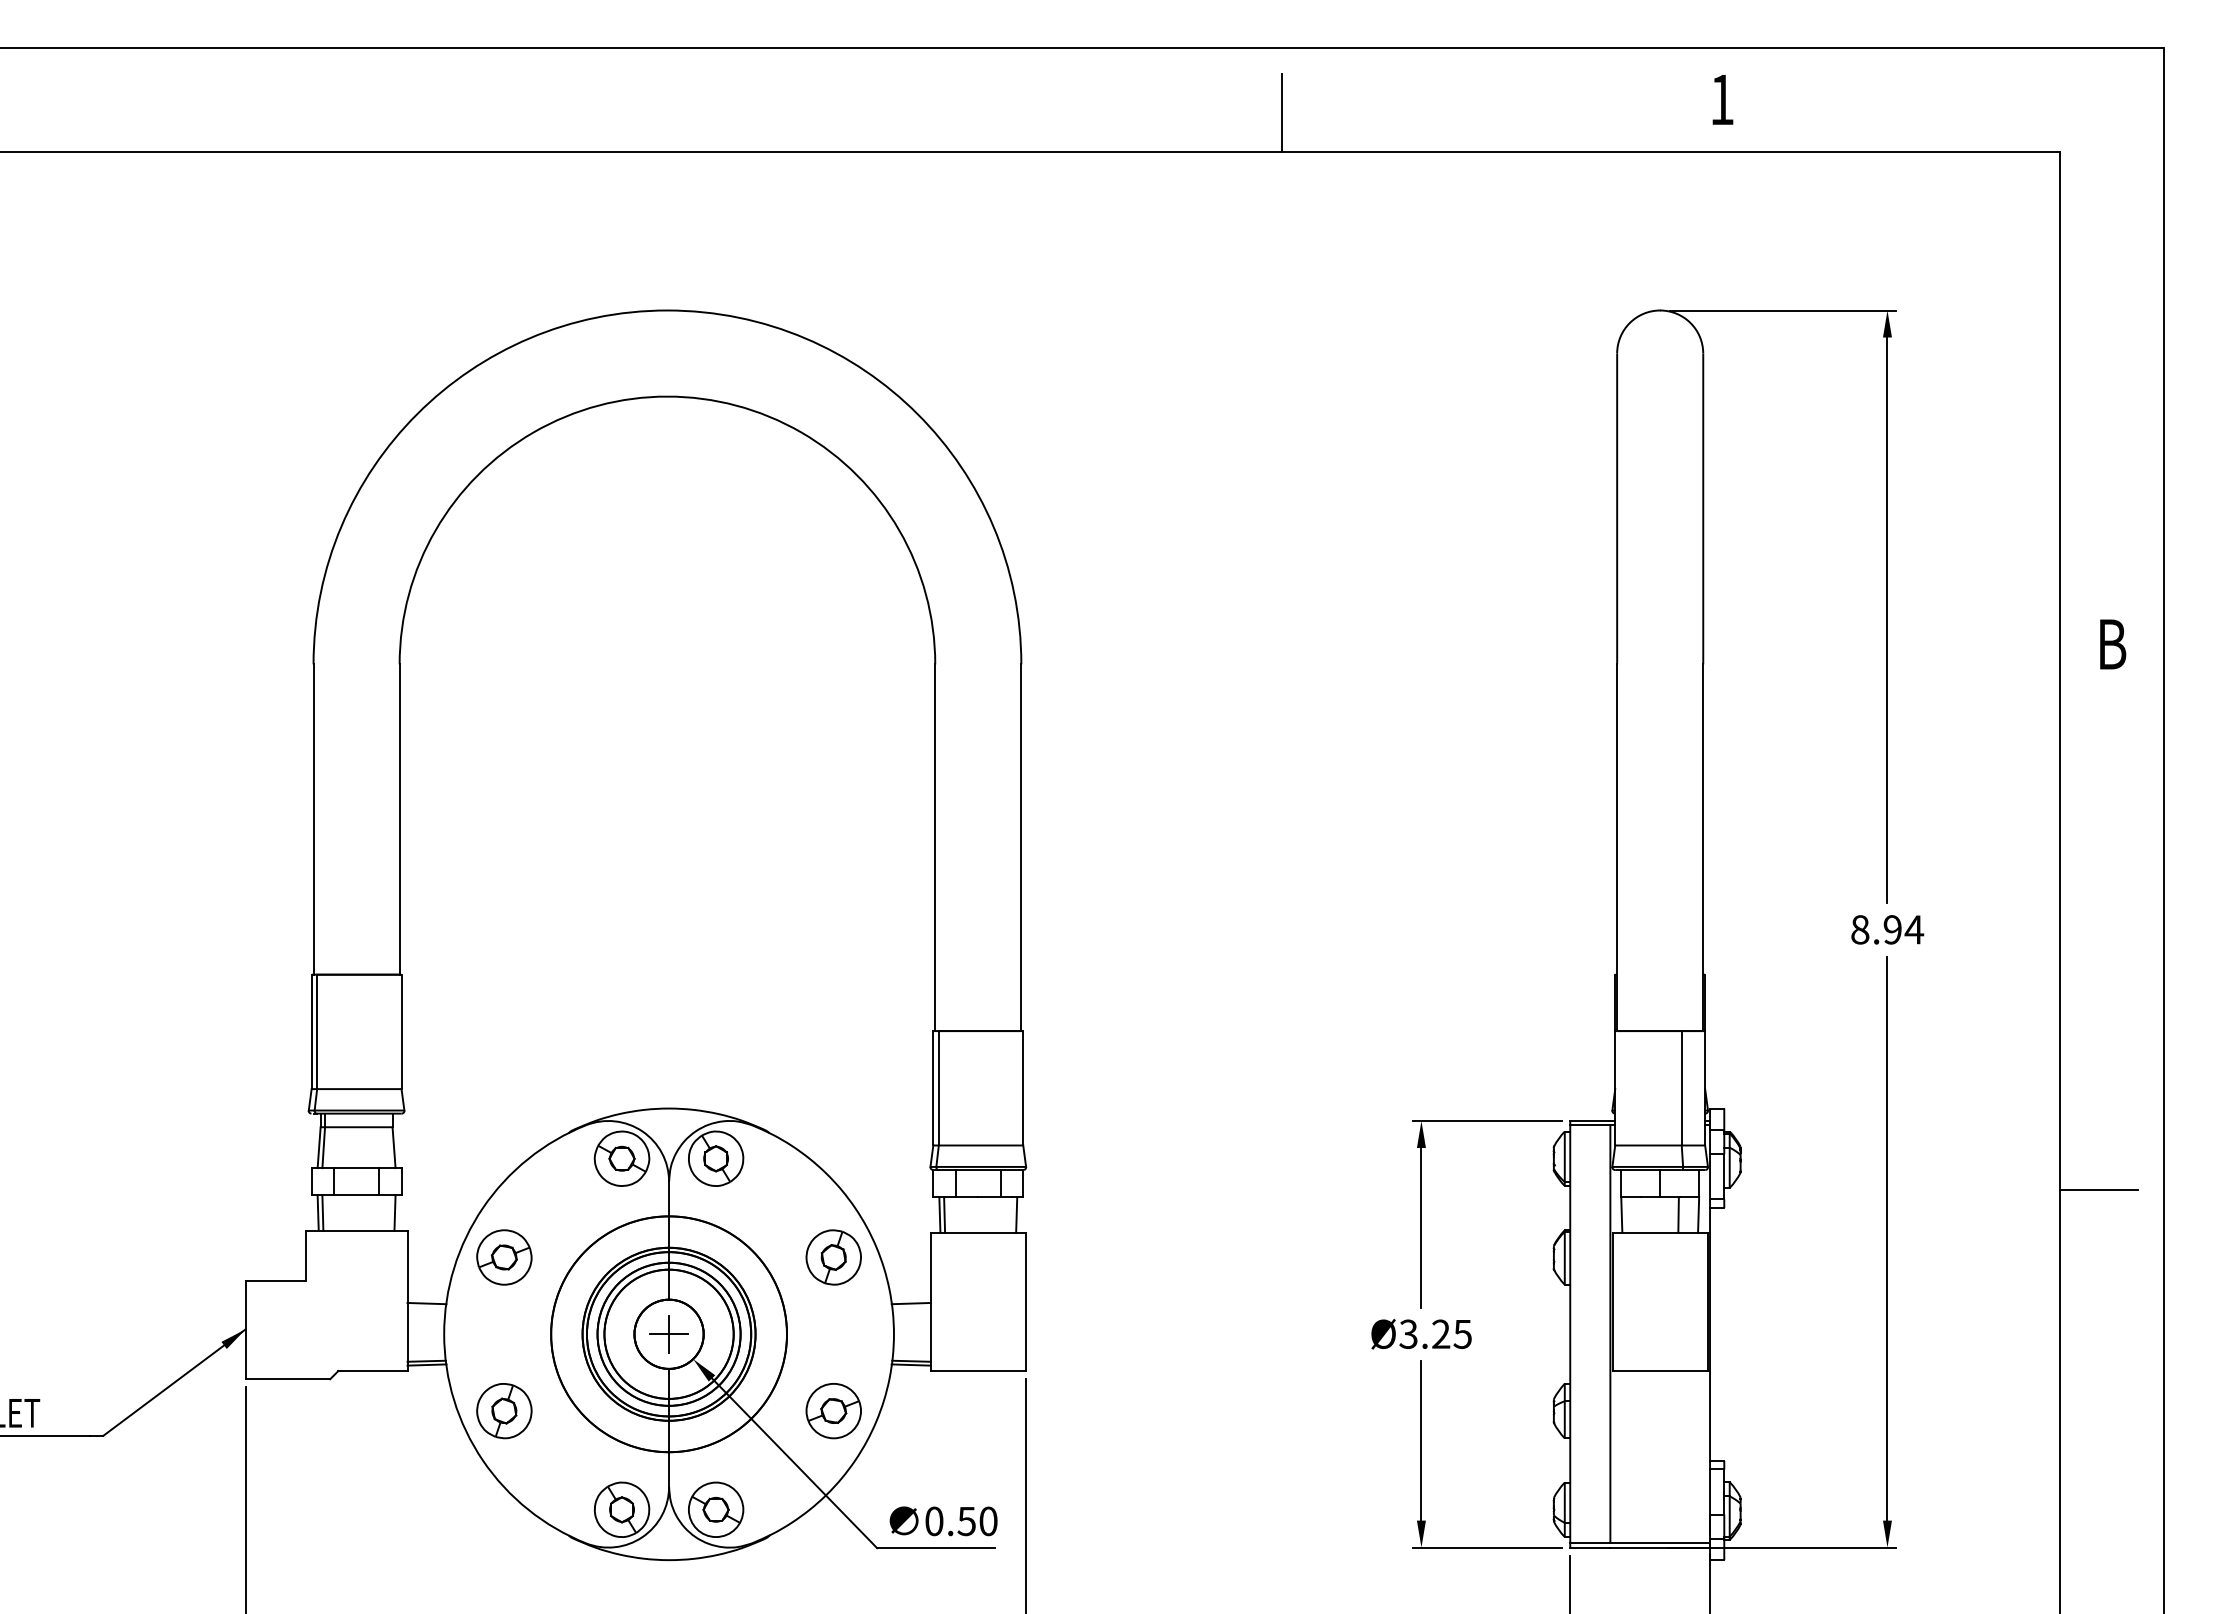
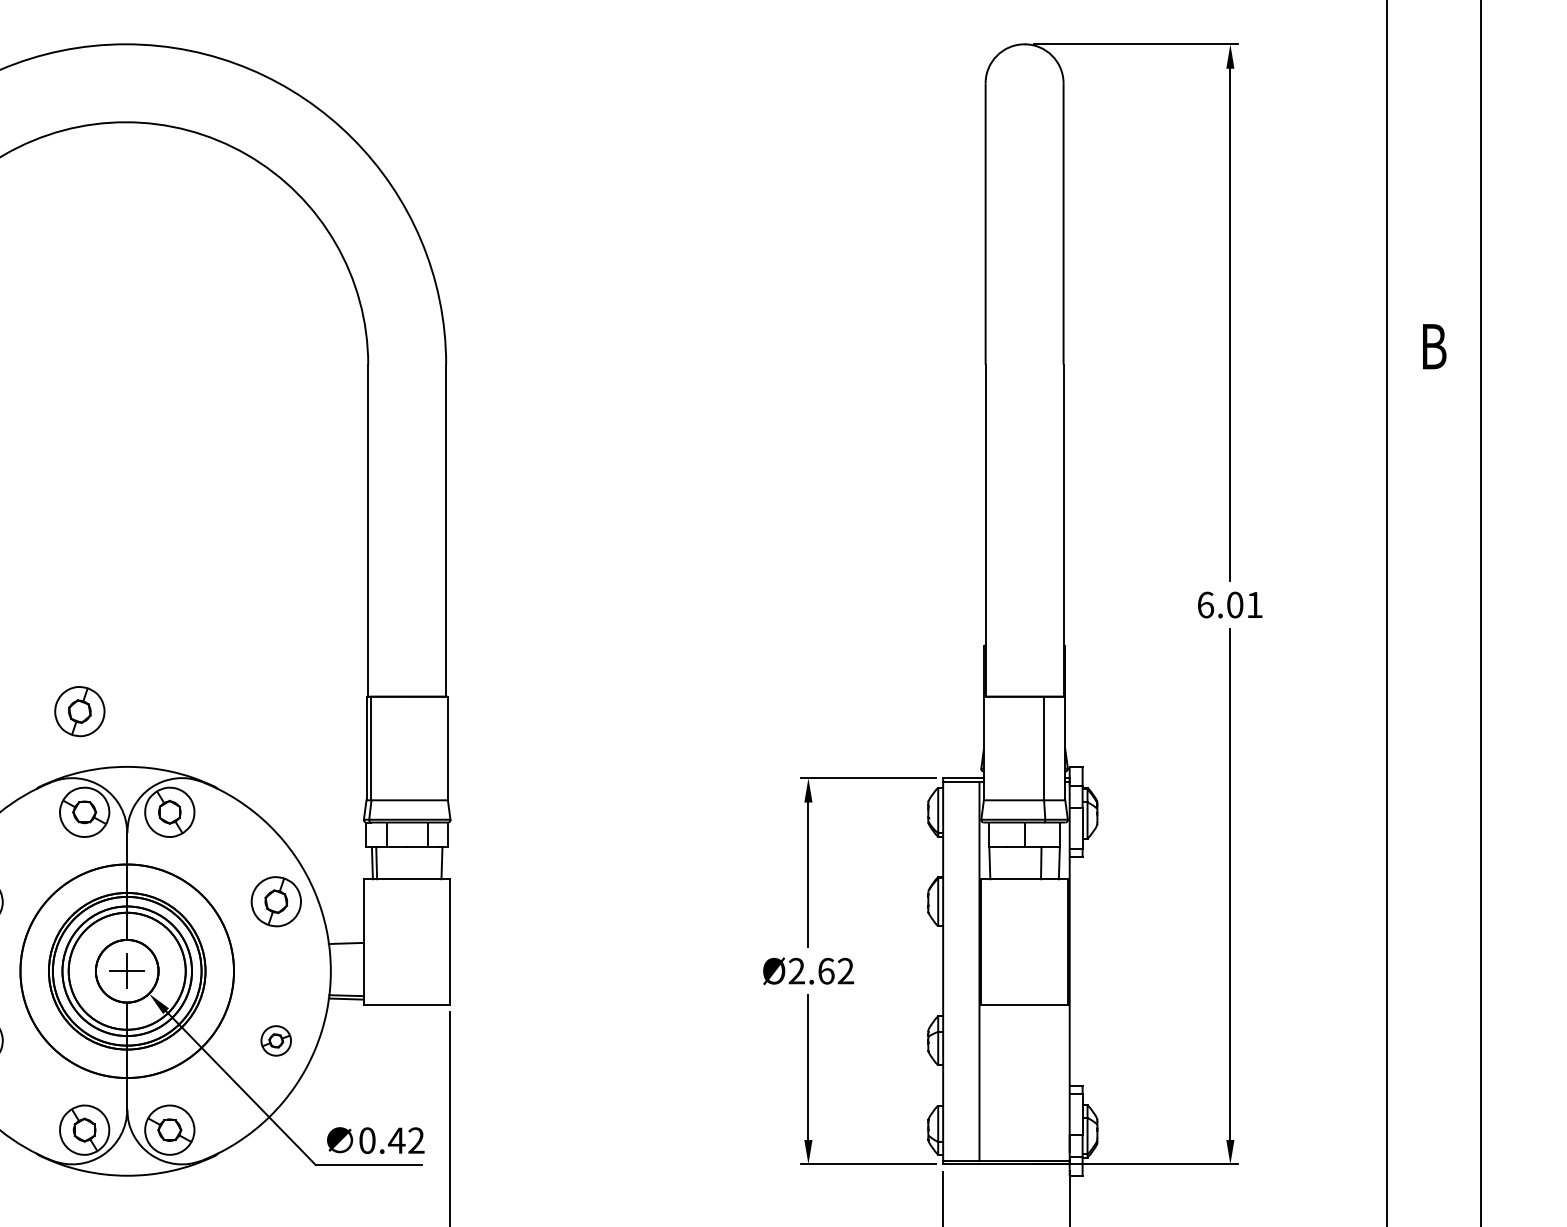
text: (1887, 929) -> (1230, 604), 8.94 -> 6.01
part: (616, 1047) -> (79, 711), added
line: (2099, 1190) -> (1422, 841), removed
text: (1435, 1334) -> (821, 971), Ø3.25 -> Ø2.62
part: (833, 1411) -> (276, 1041), size x0.6
text: (977, 1521) -> (406, 1140), 0.50 -> 0.42

